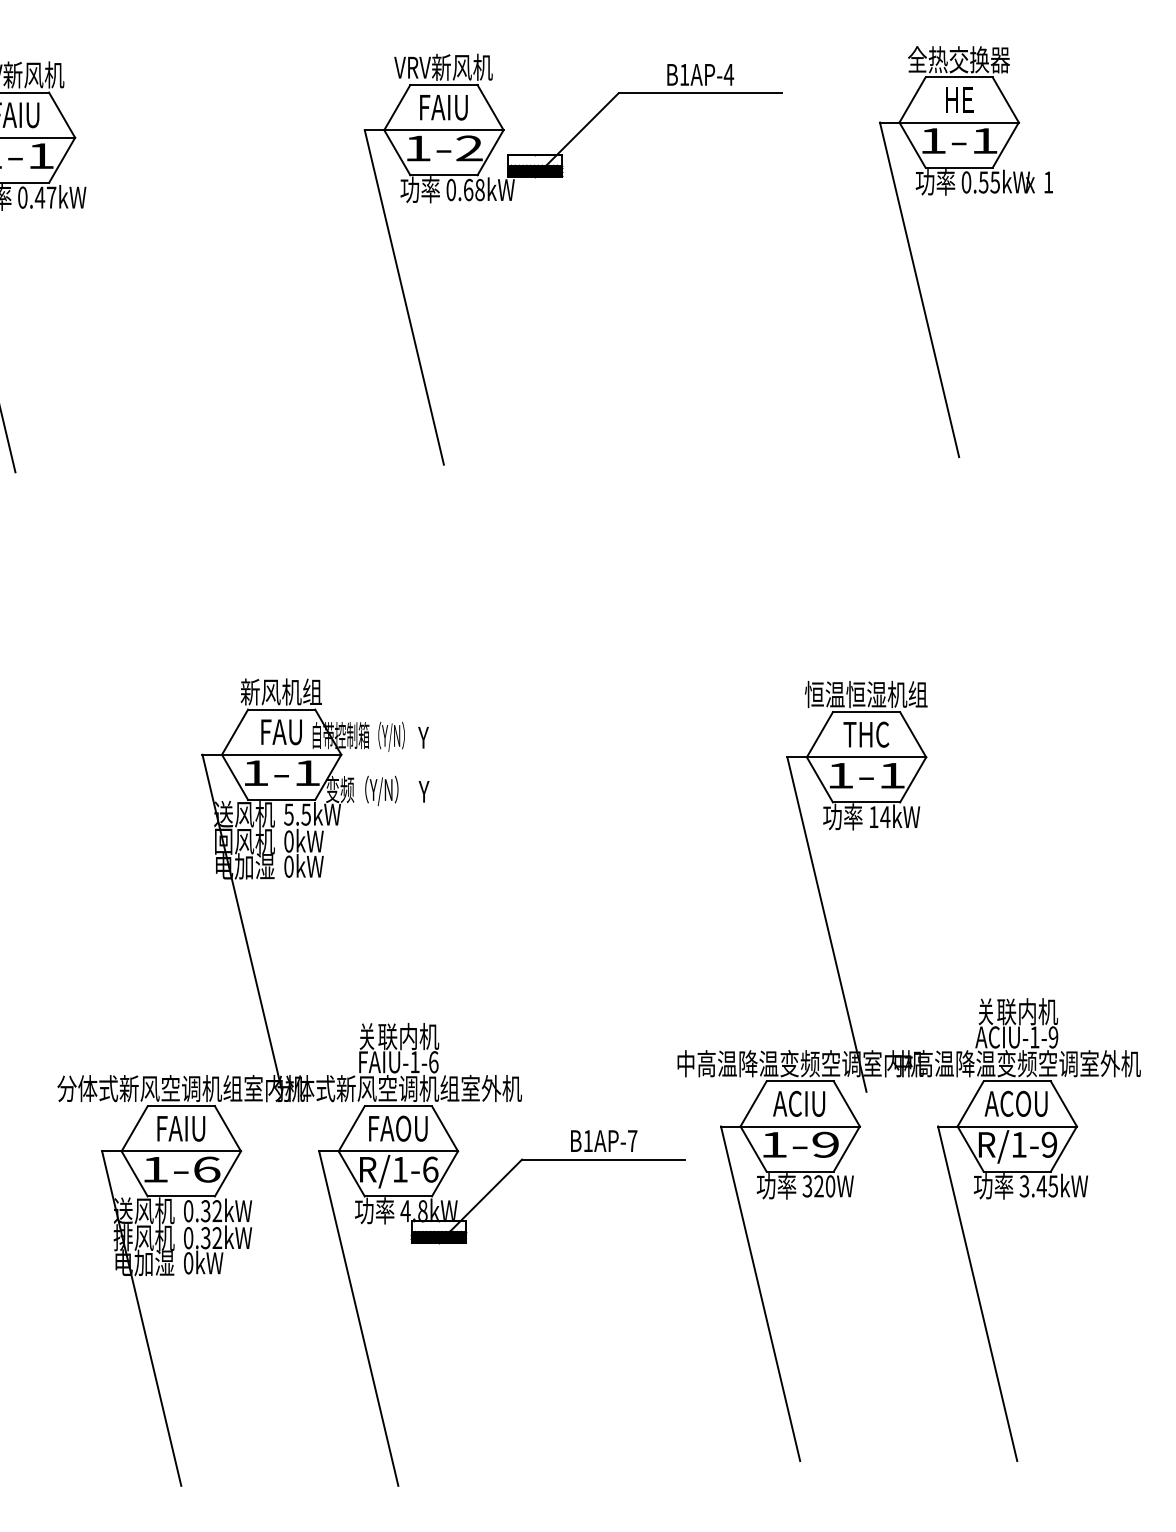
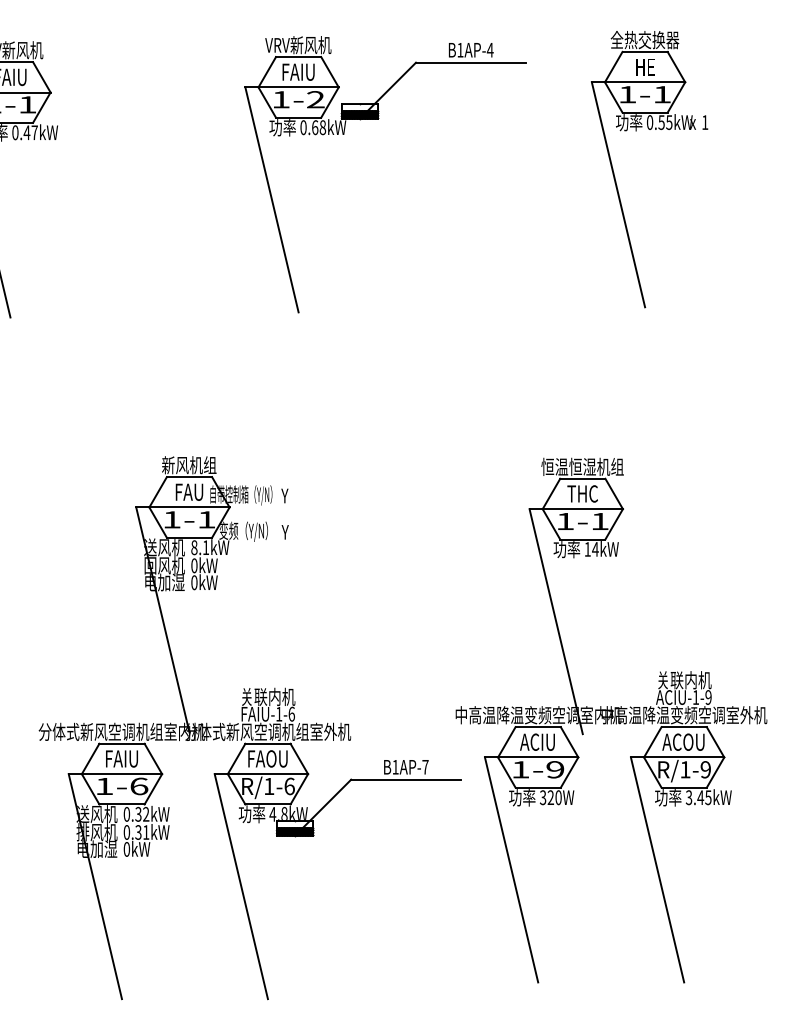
text: (298, 814) -> (200, 547), 5.5kW -> 8.1kW
text: (217, 1238) -> (146, 832), 0.32kW -> 0.31kW

